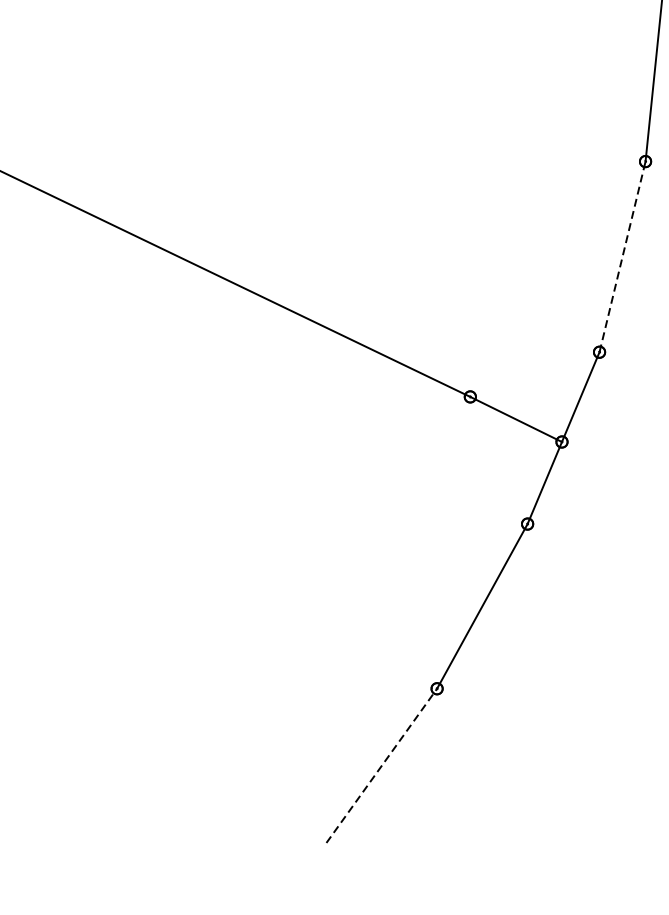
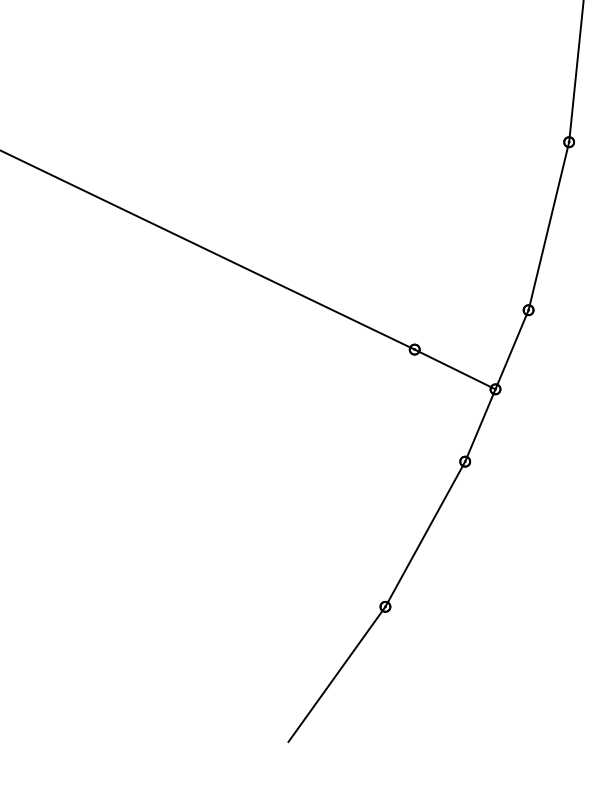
line: (622, 256) -> (548, 225), dashed -> solid
line: (381, 765) -> (336, 674), dashed -> solid

